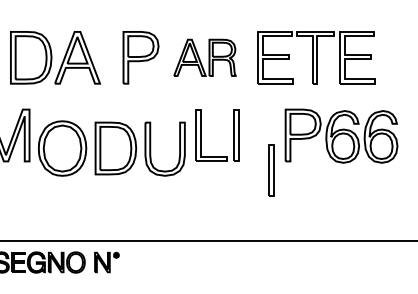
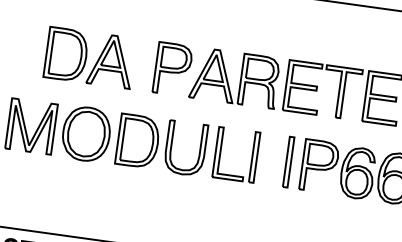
part: (204, 57) -> (234, 77), size x1.43
part: (111, 148) -> (133, 140), moved
part: (271, 170) -> (288, 162), moved

